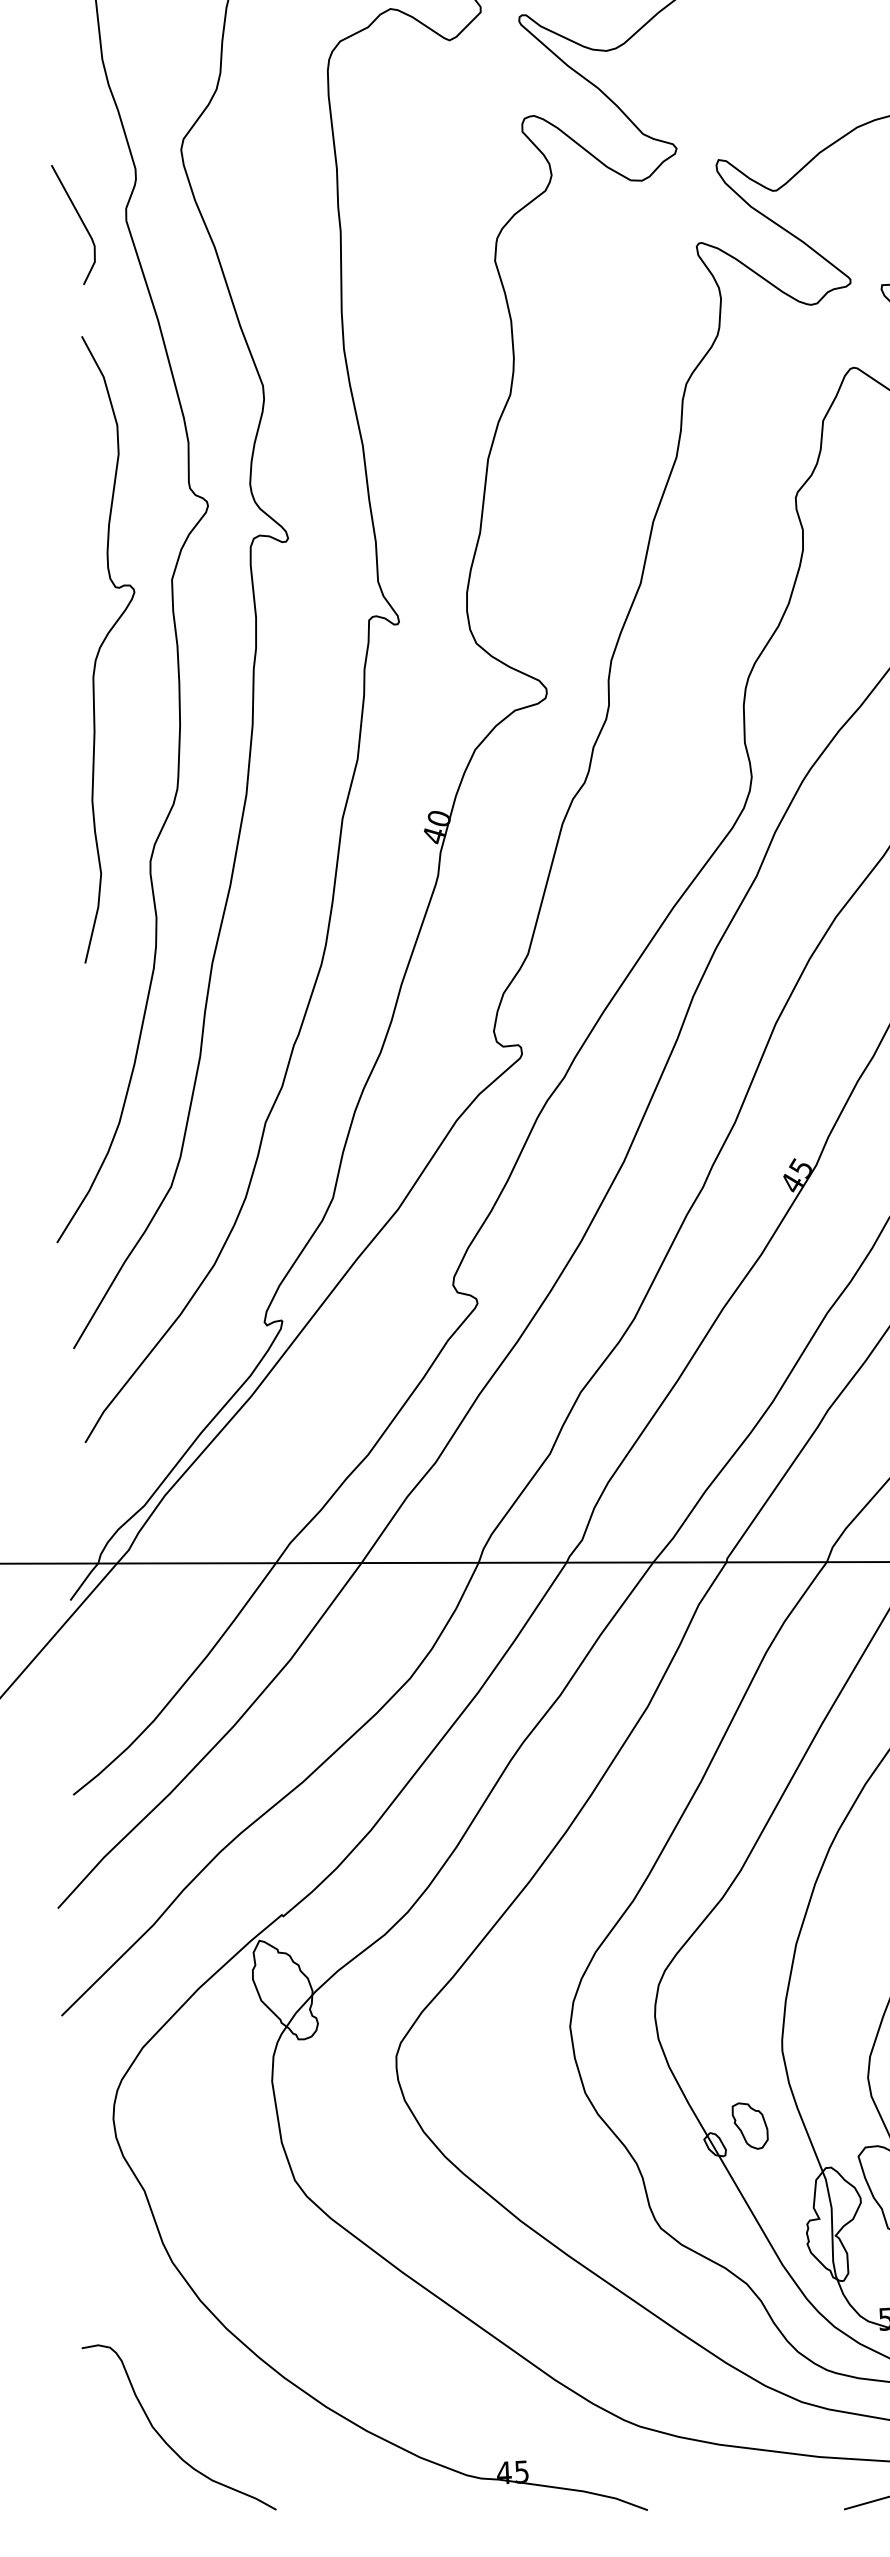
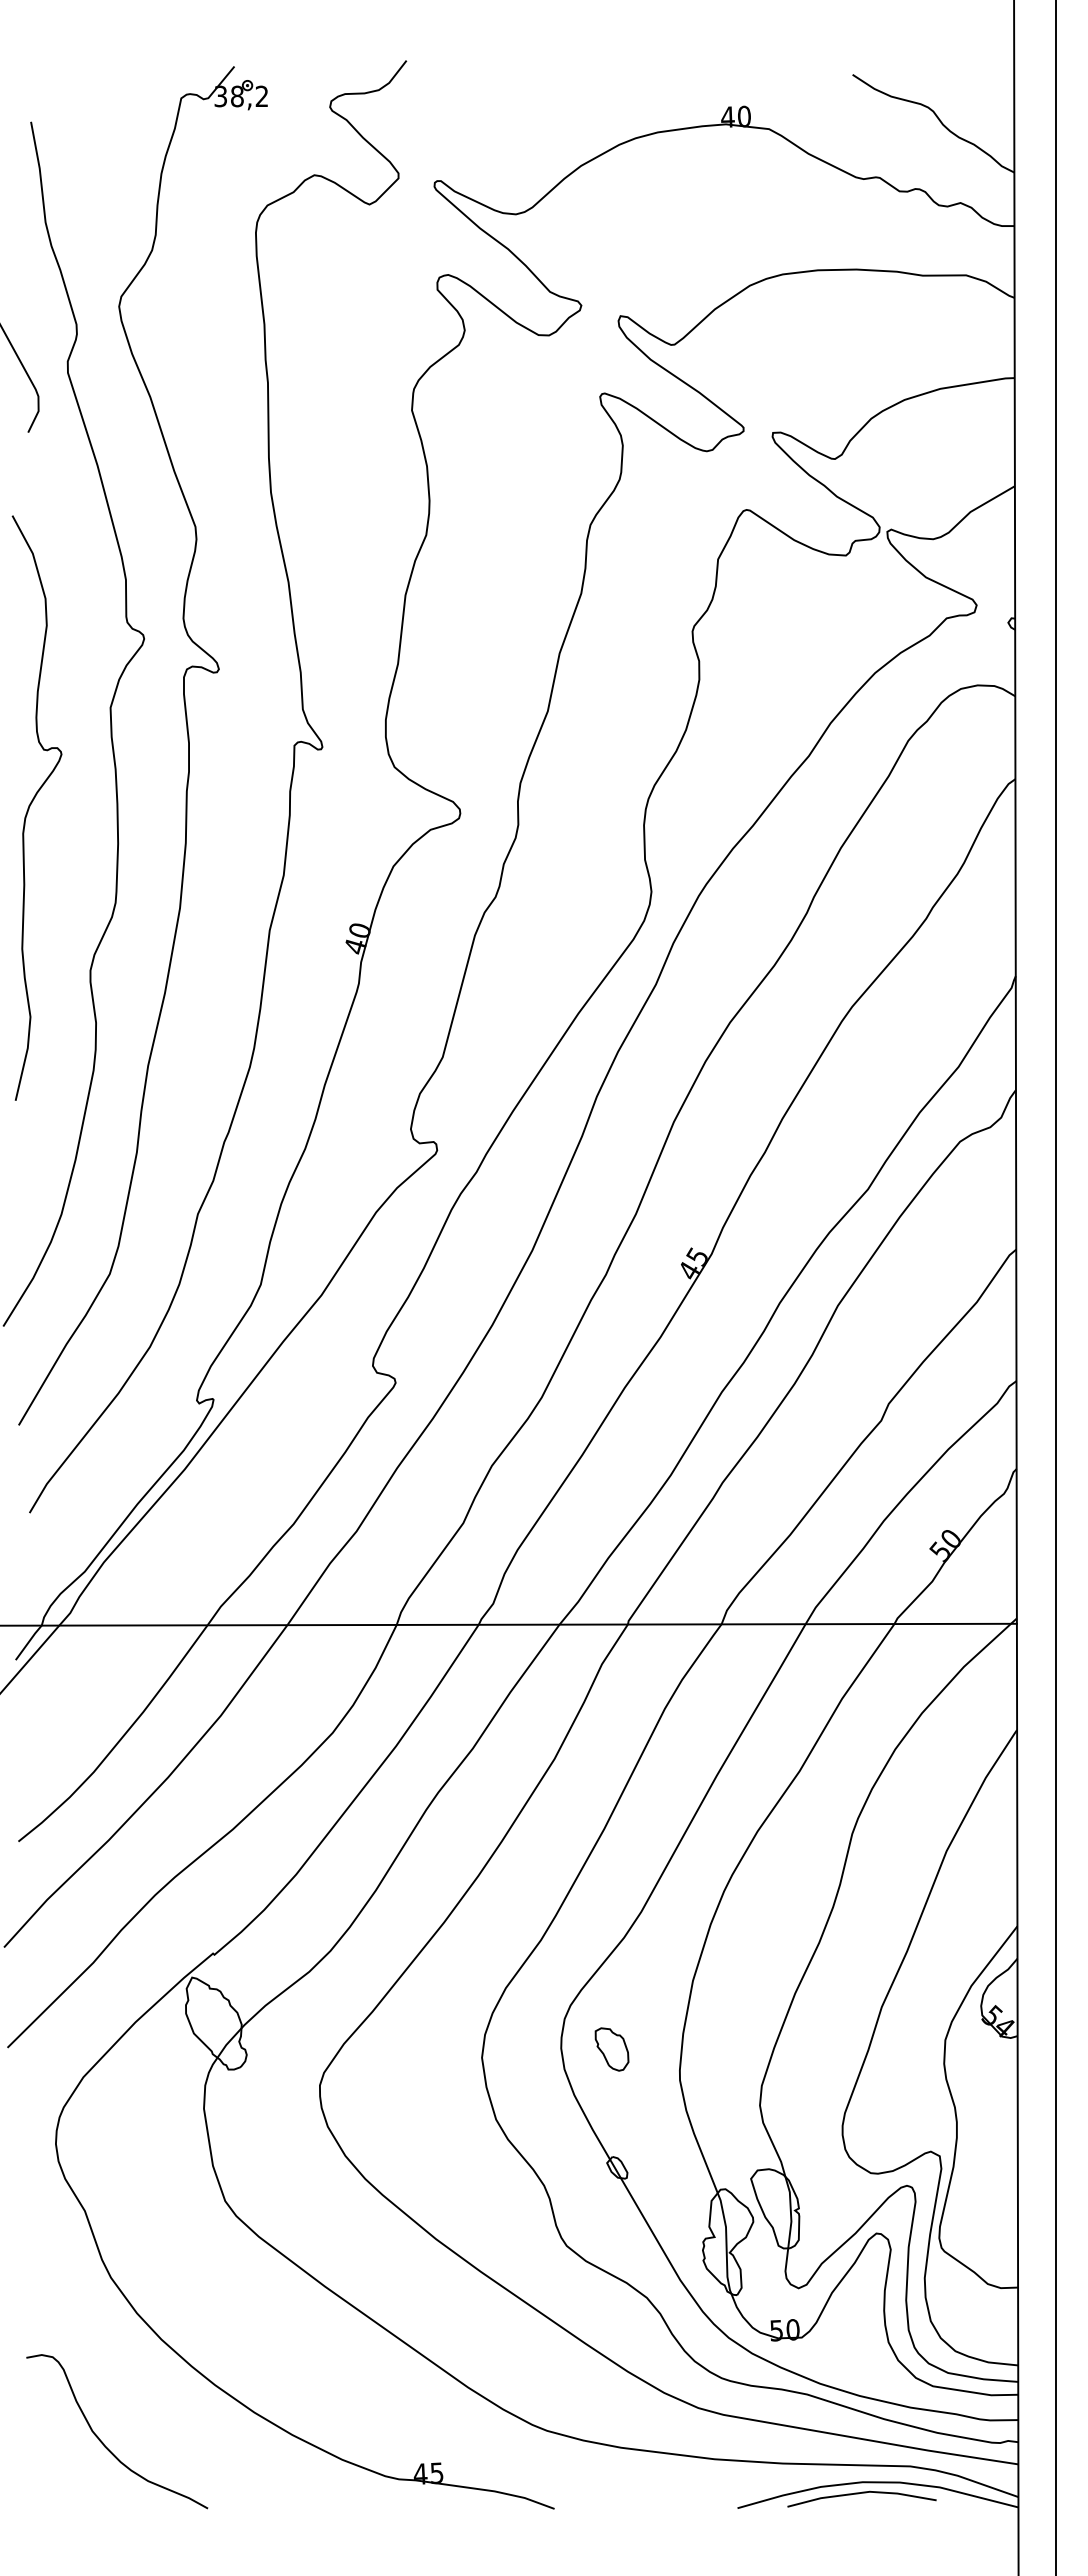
curve: (102, 645) -> (31, 804), moved
part: (749, 2126) -> (611, 2049), moved

